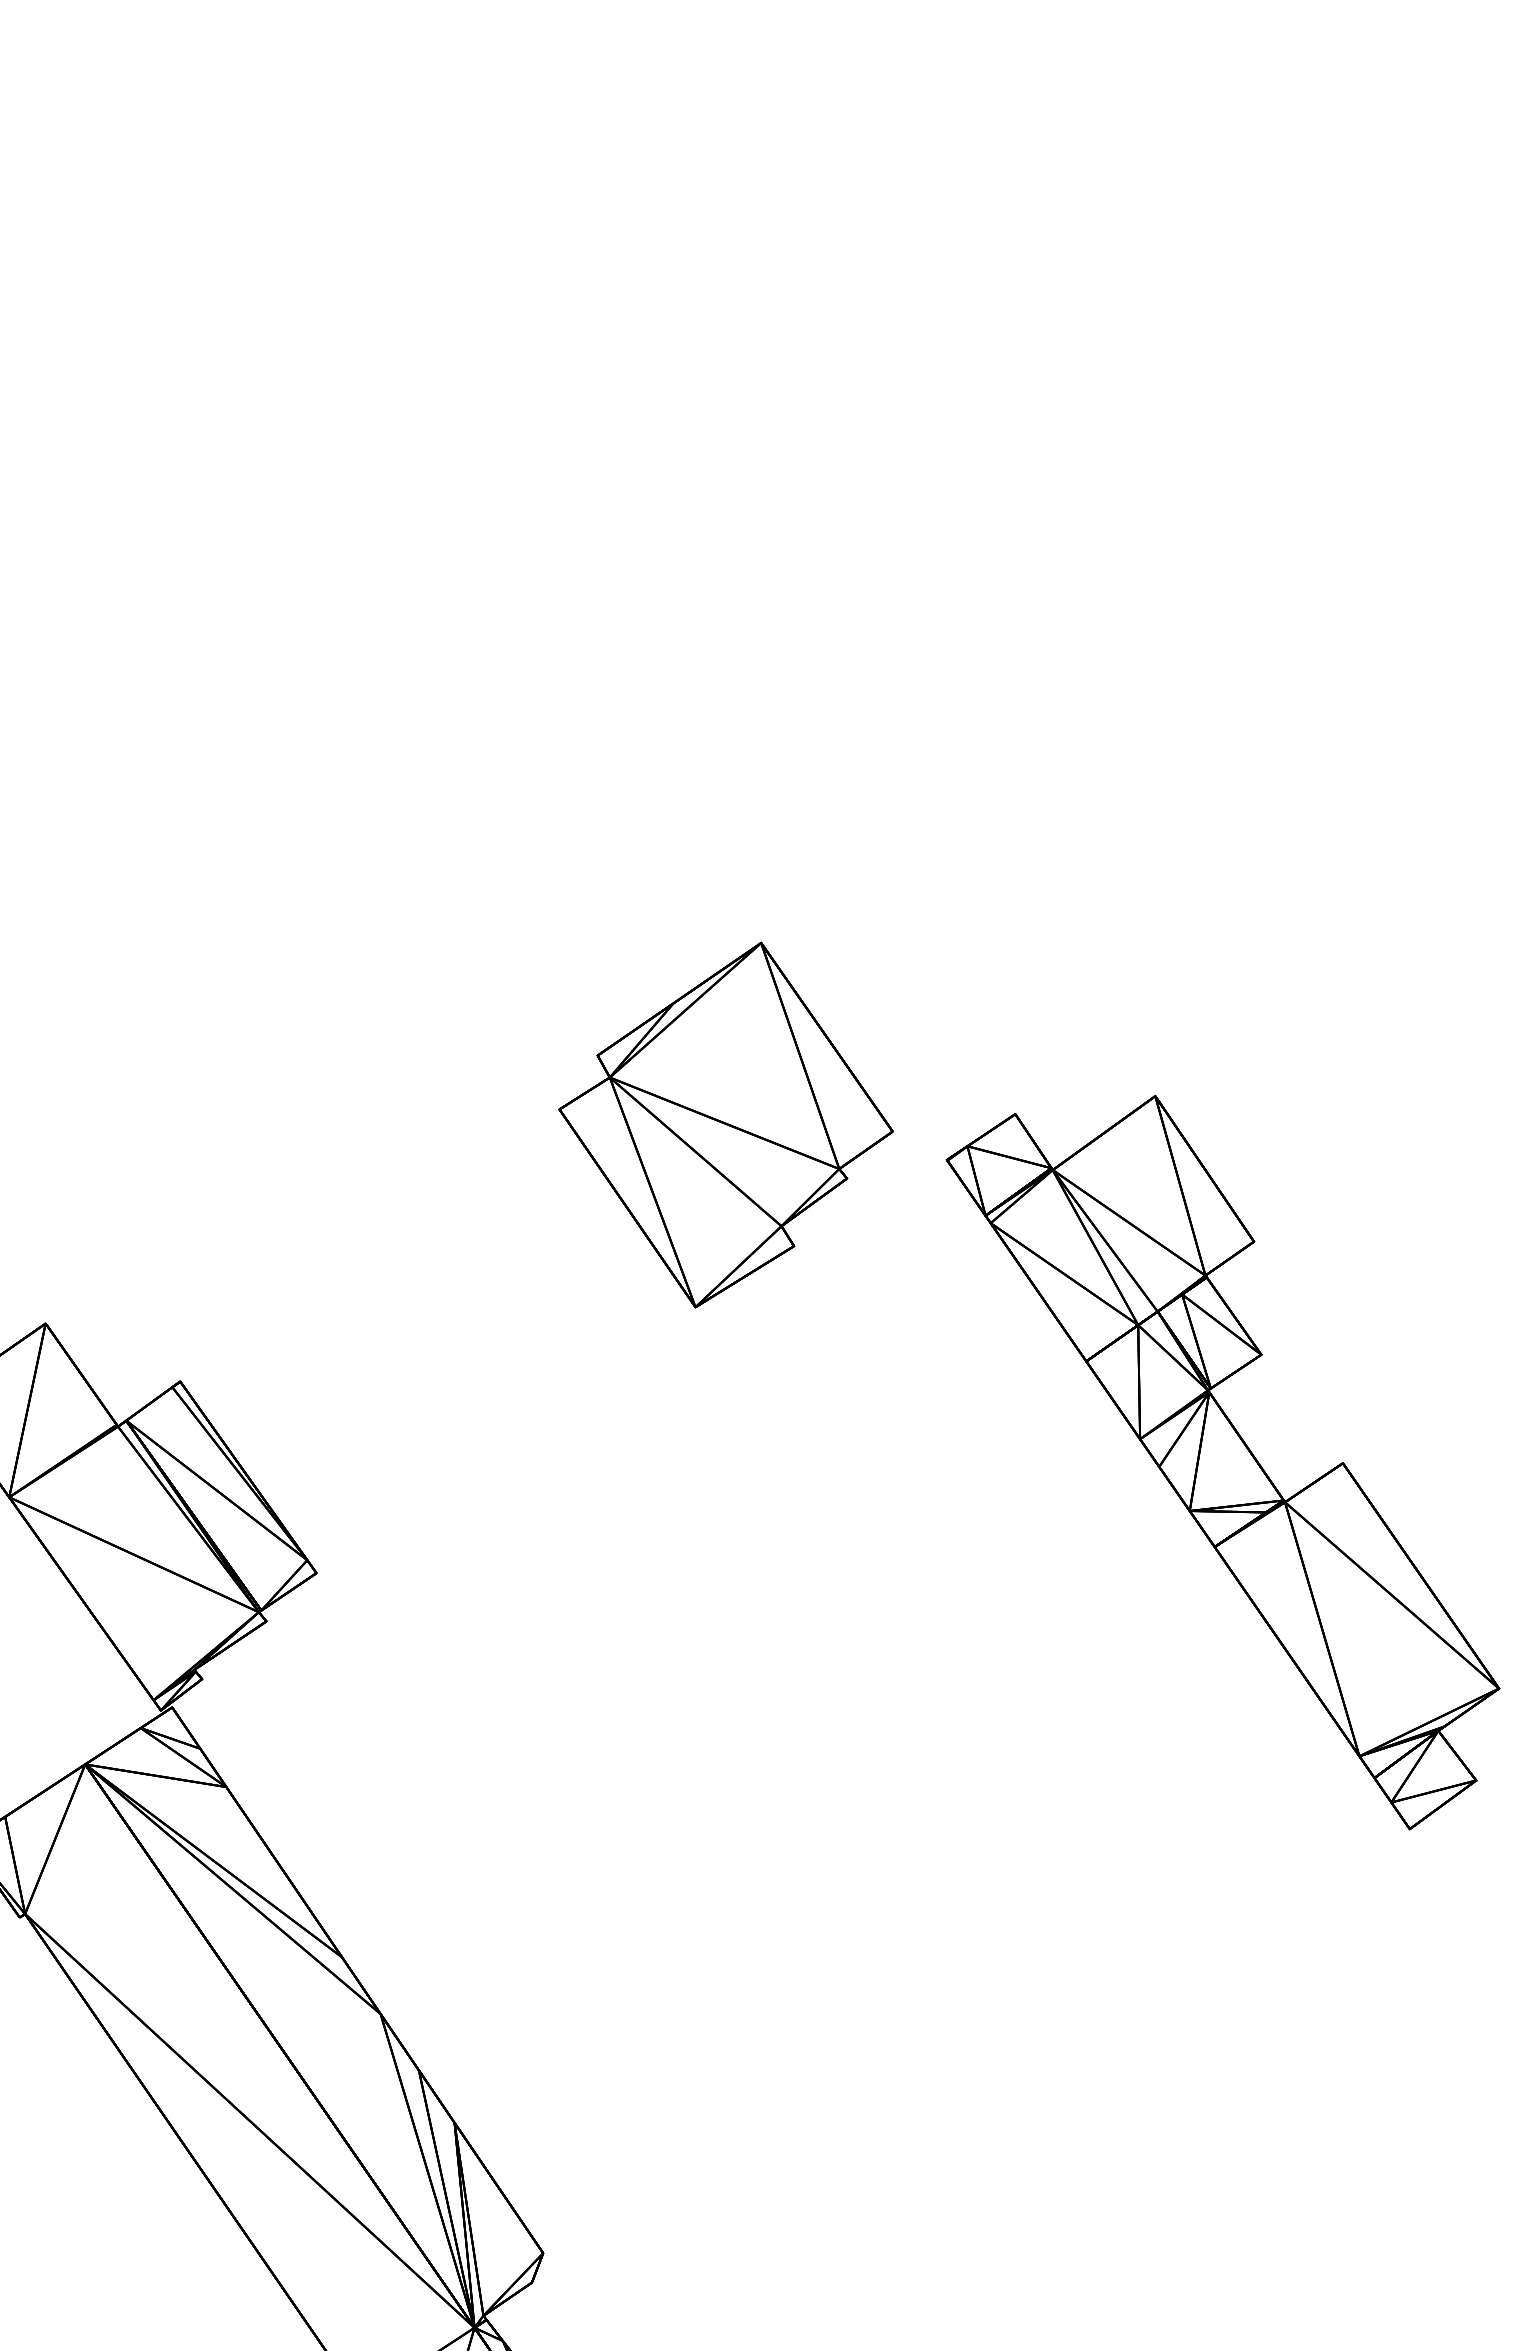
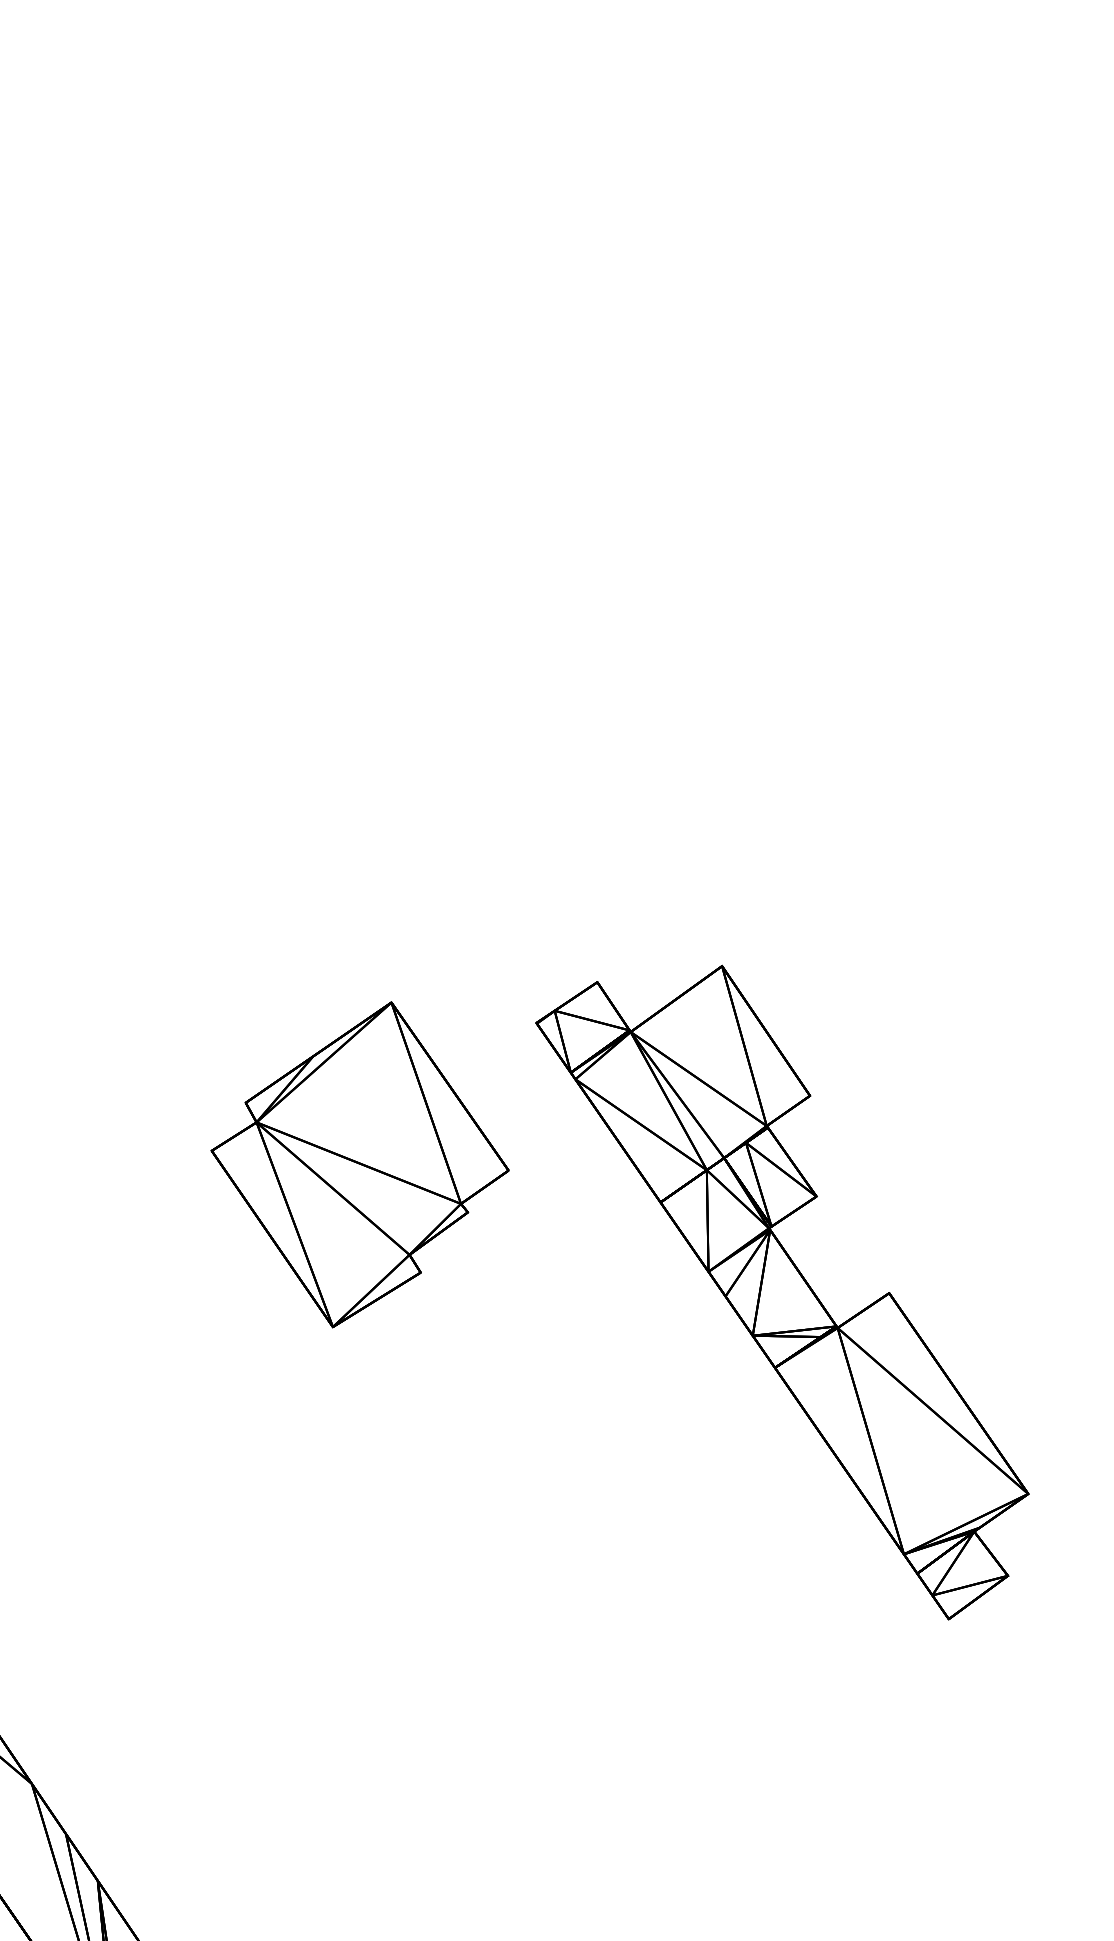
part: (725, 1124) -> (359, 1164), moved

